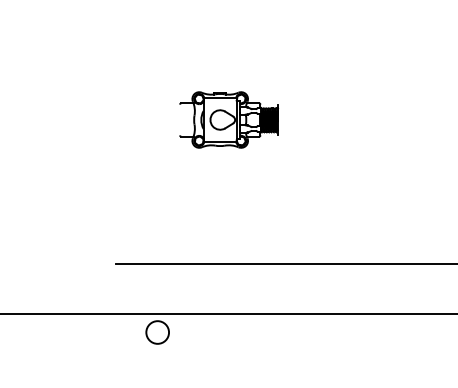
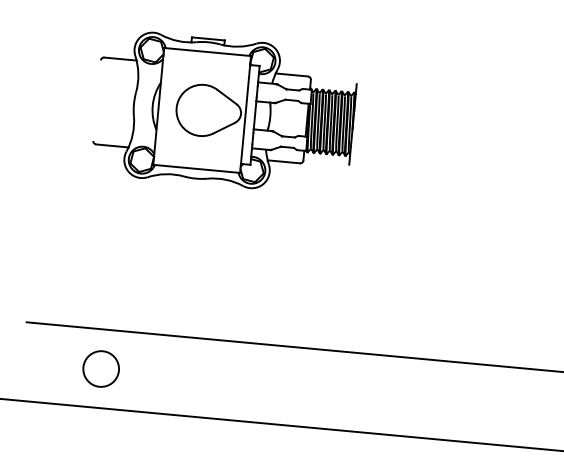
part: (228, 119) -> (224, 111), size x1.67
circle: (157, 332) -> (100, 368), moved

